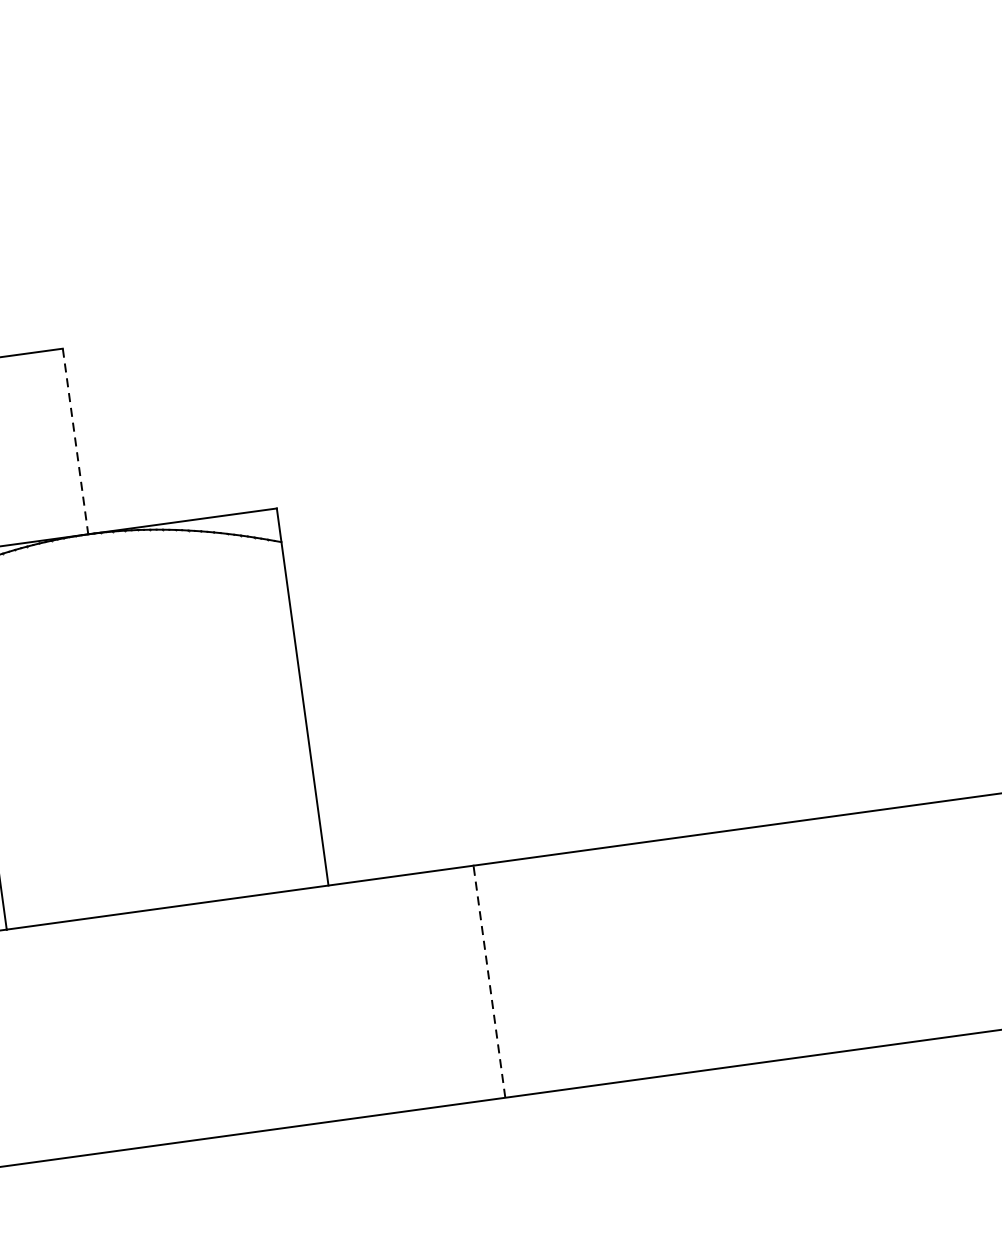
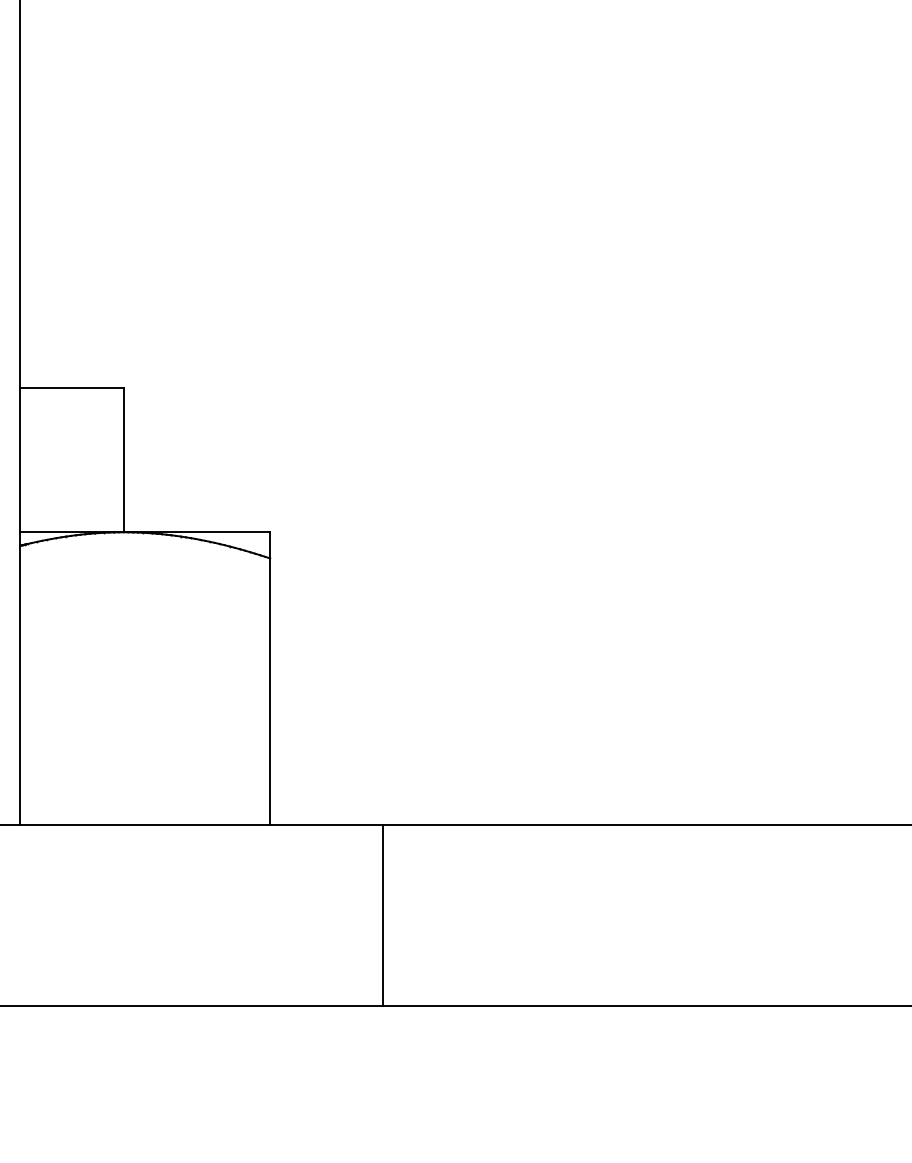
line: (75, 441) -> (123, 460), dashed -> solid
line: (488, 981) -> (382, 915), dashed -> solid

